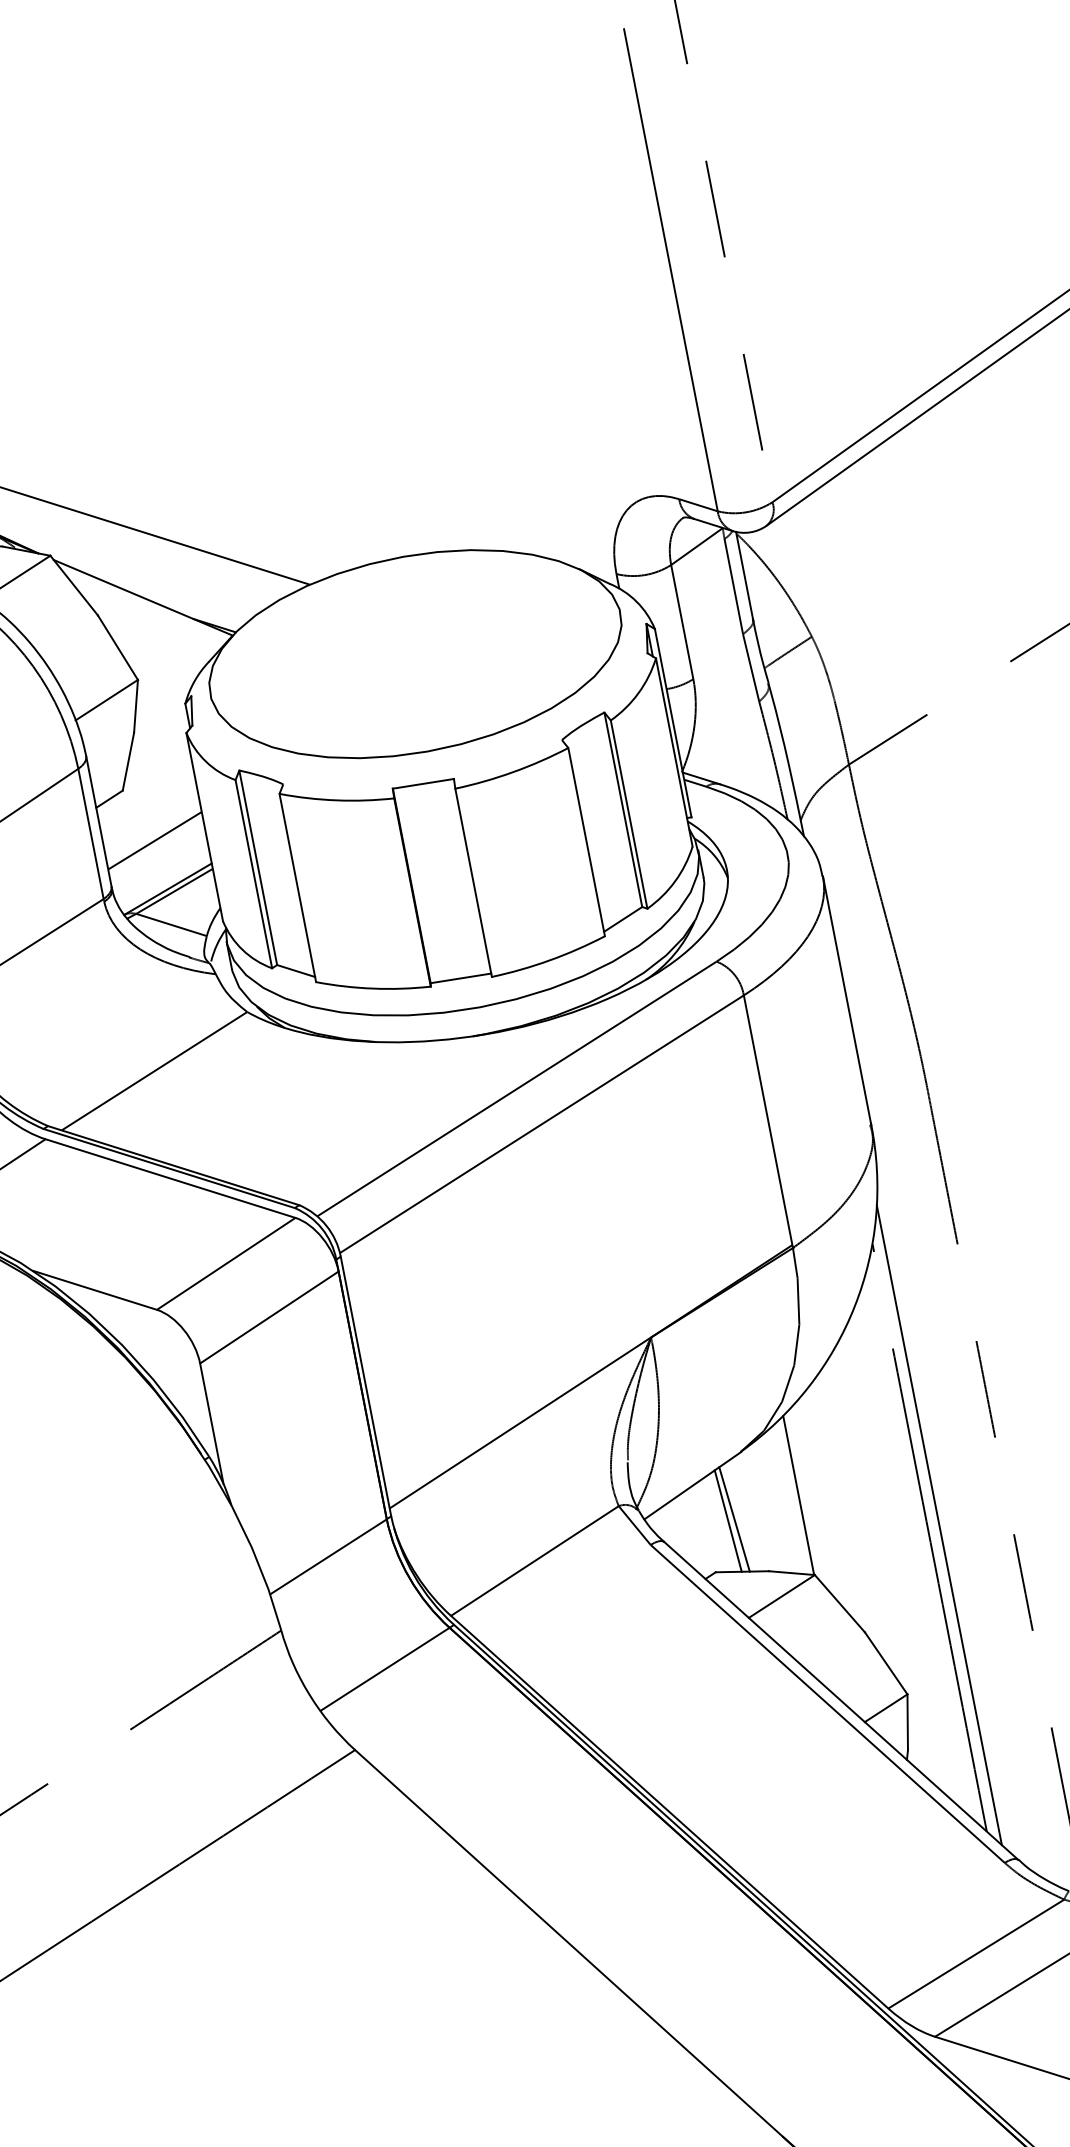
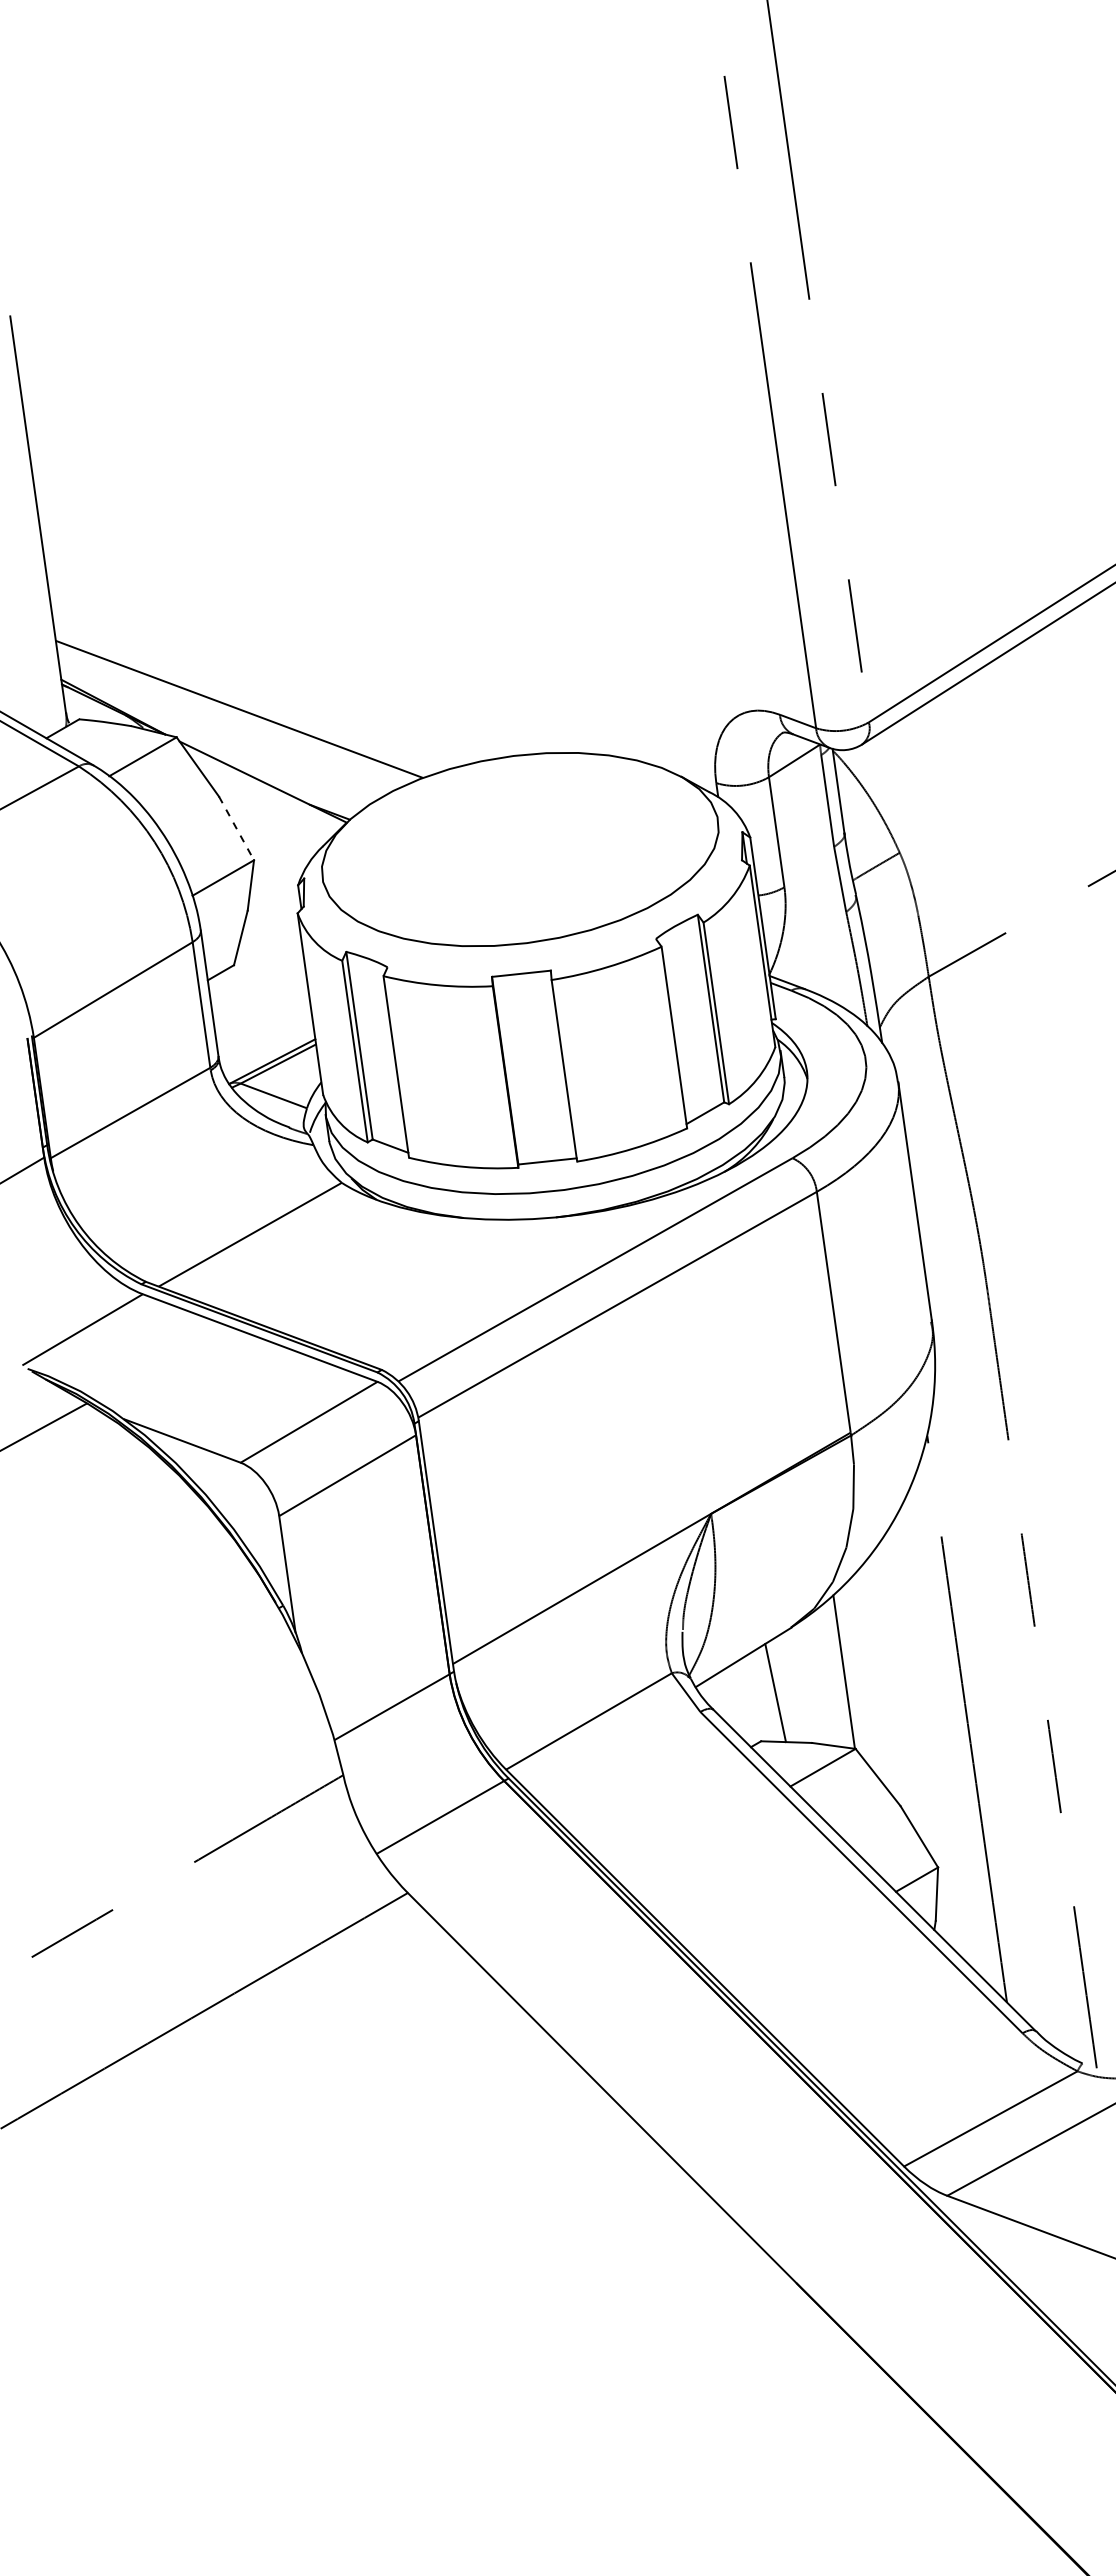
line: (117, 647) -> (236, 828), solid -> dashed
line: (155, 840) -> (262, 1014), removed
line: (734, 1519) -> (781, 1691), removed
line: (938, 1525) -> (976, 1707), removed

